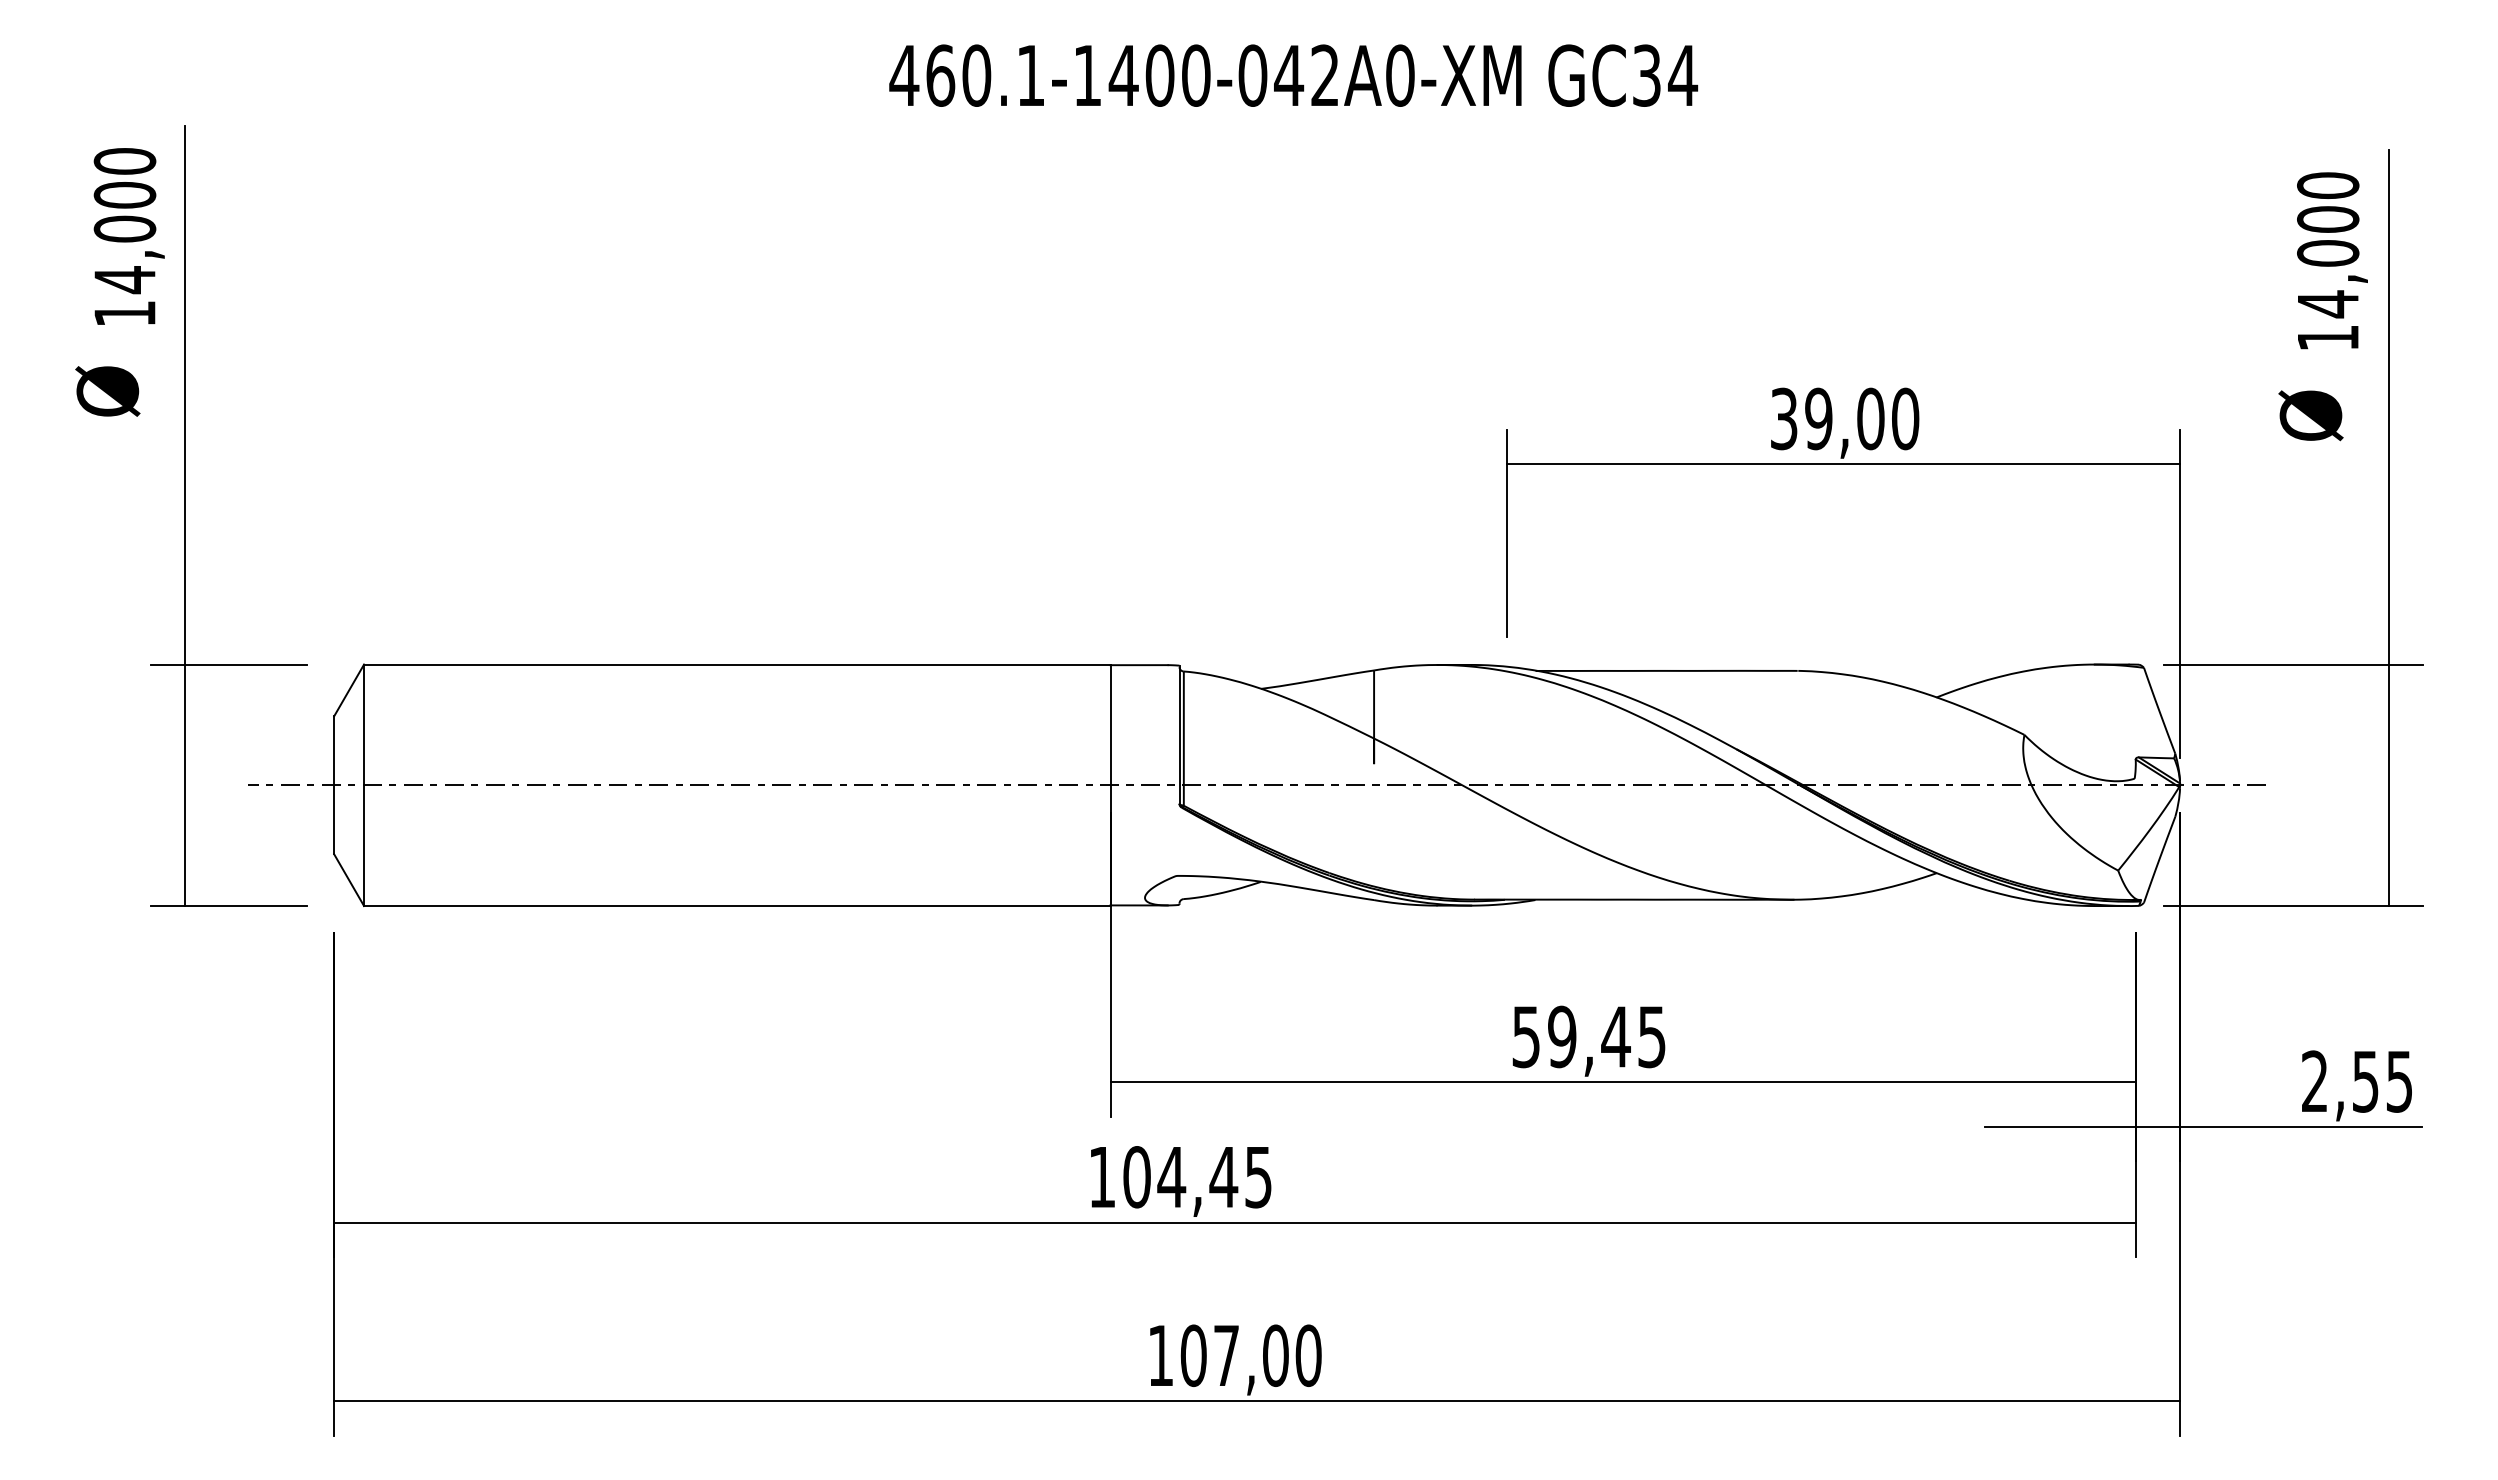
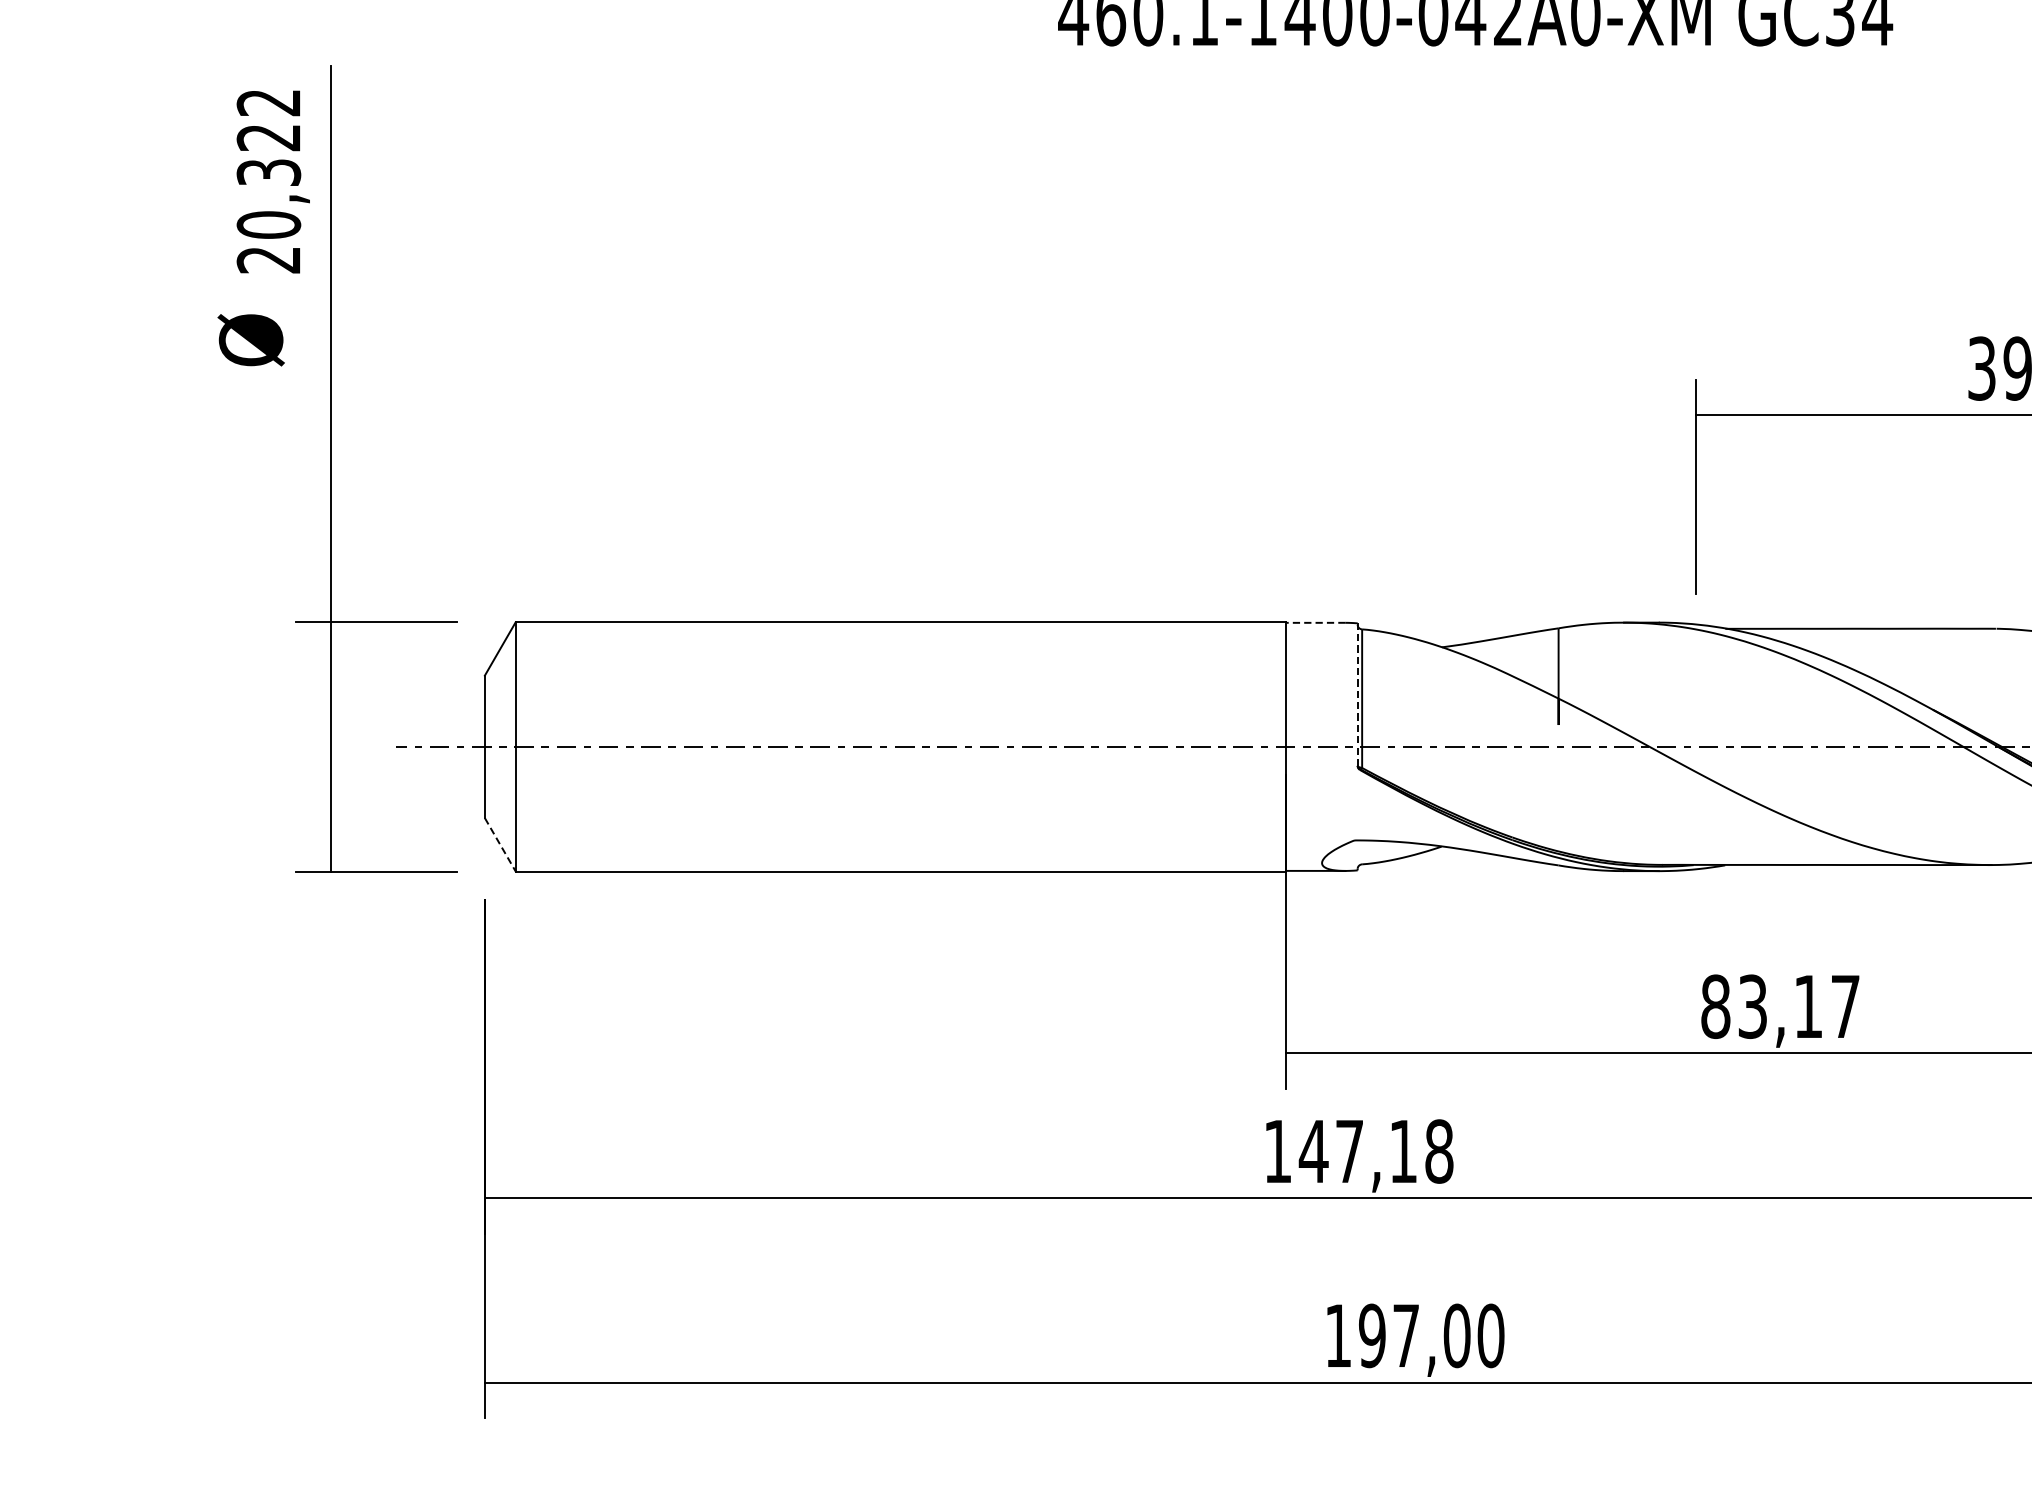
text: (124, 237) -> (268, 181), 14,000 -> 20,322
line: (1139, 665) -> (1316, 623), solid -> dashed
line: (1179, 734) -> (1357, 694), solid -> dashed
line: (349, 880) -> (500, 845), solid -> dashed
text: (1588, 1036) -> (1779, 1006), 59,45 -> 83,17
text: (1197, 1177) -> (1376, 1151), 104,45 -> 147,18
text: (1193, 1355) -> (1372, 1335), 107,00 -> 197,00

